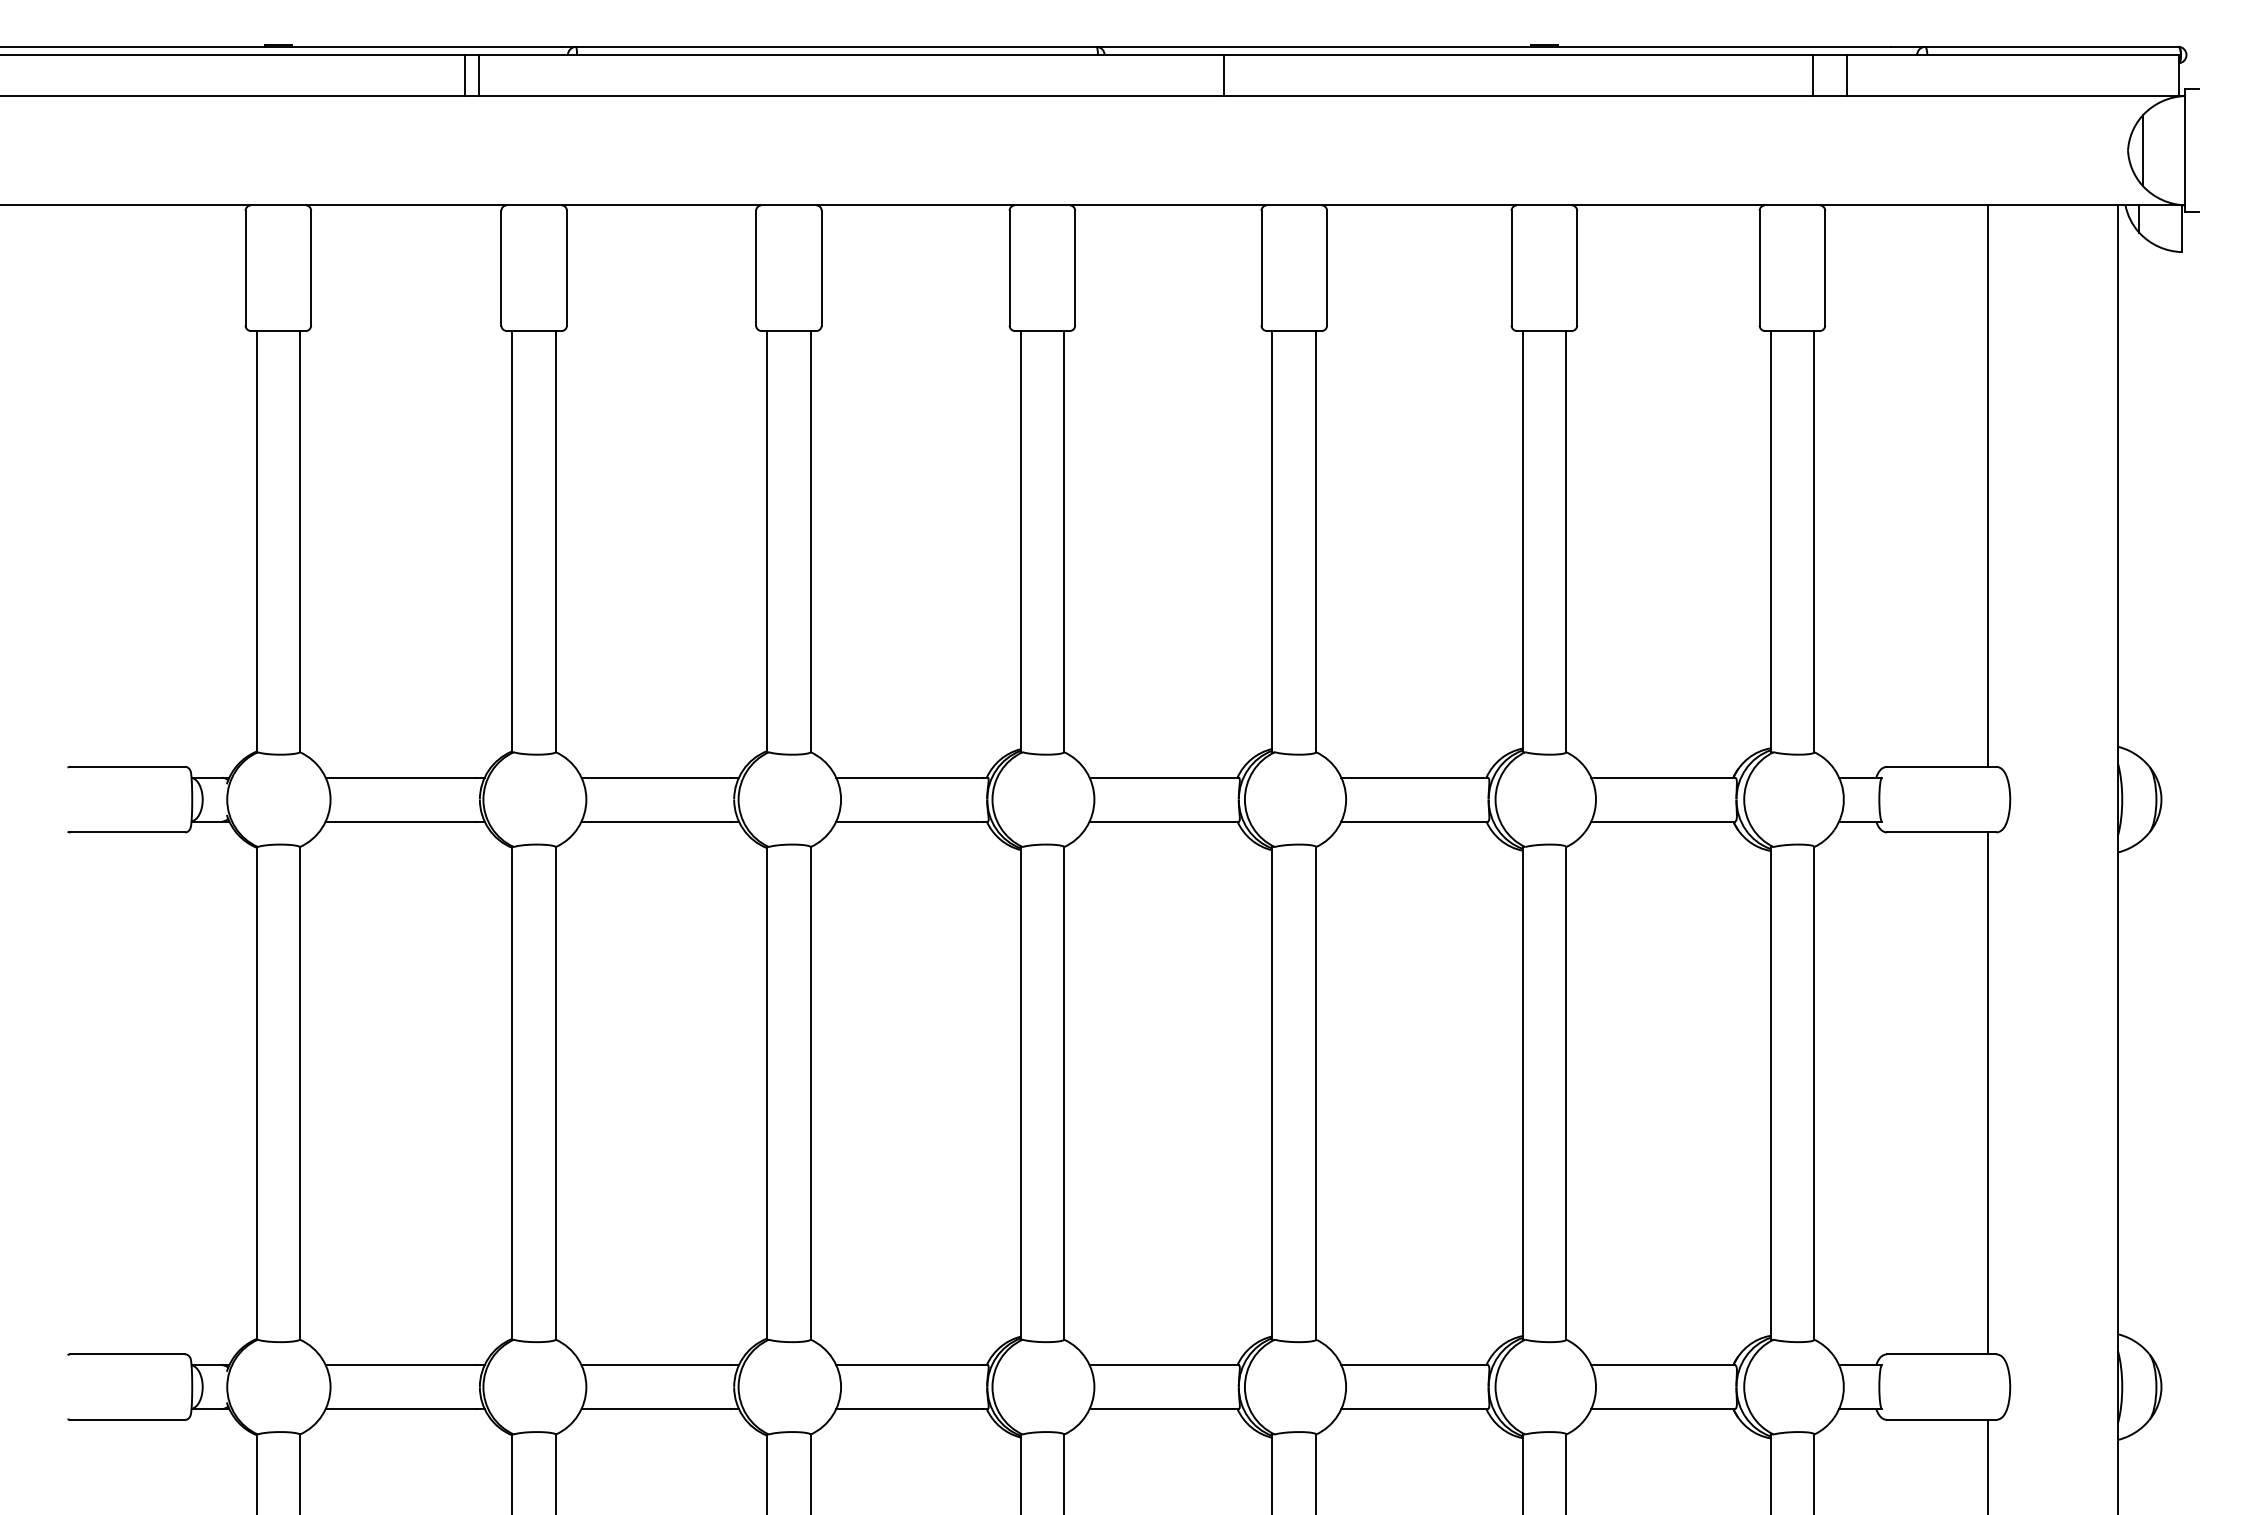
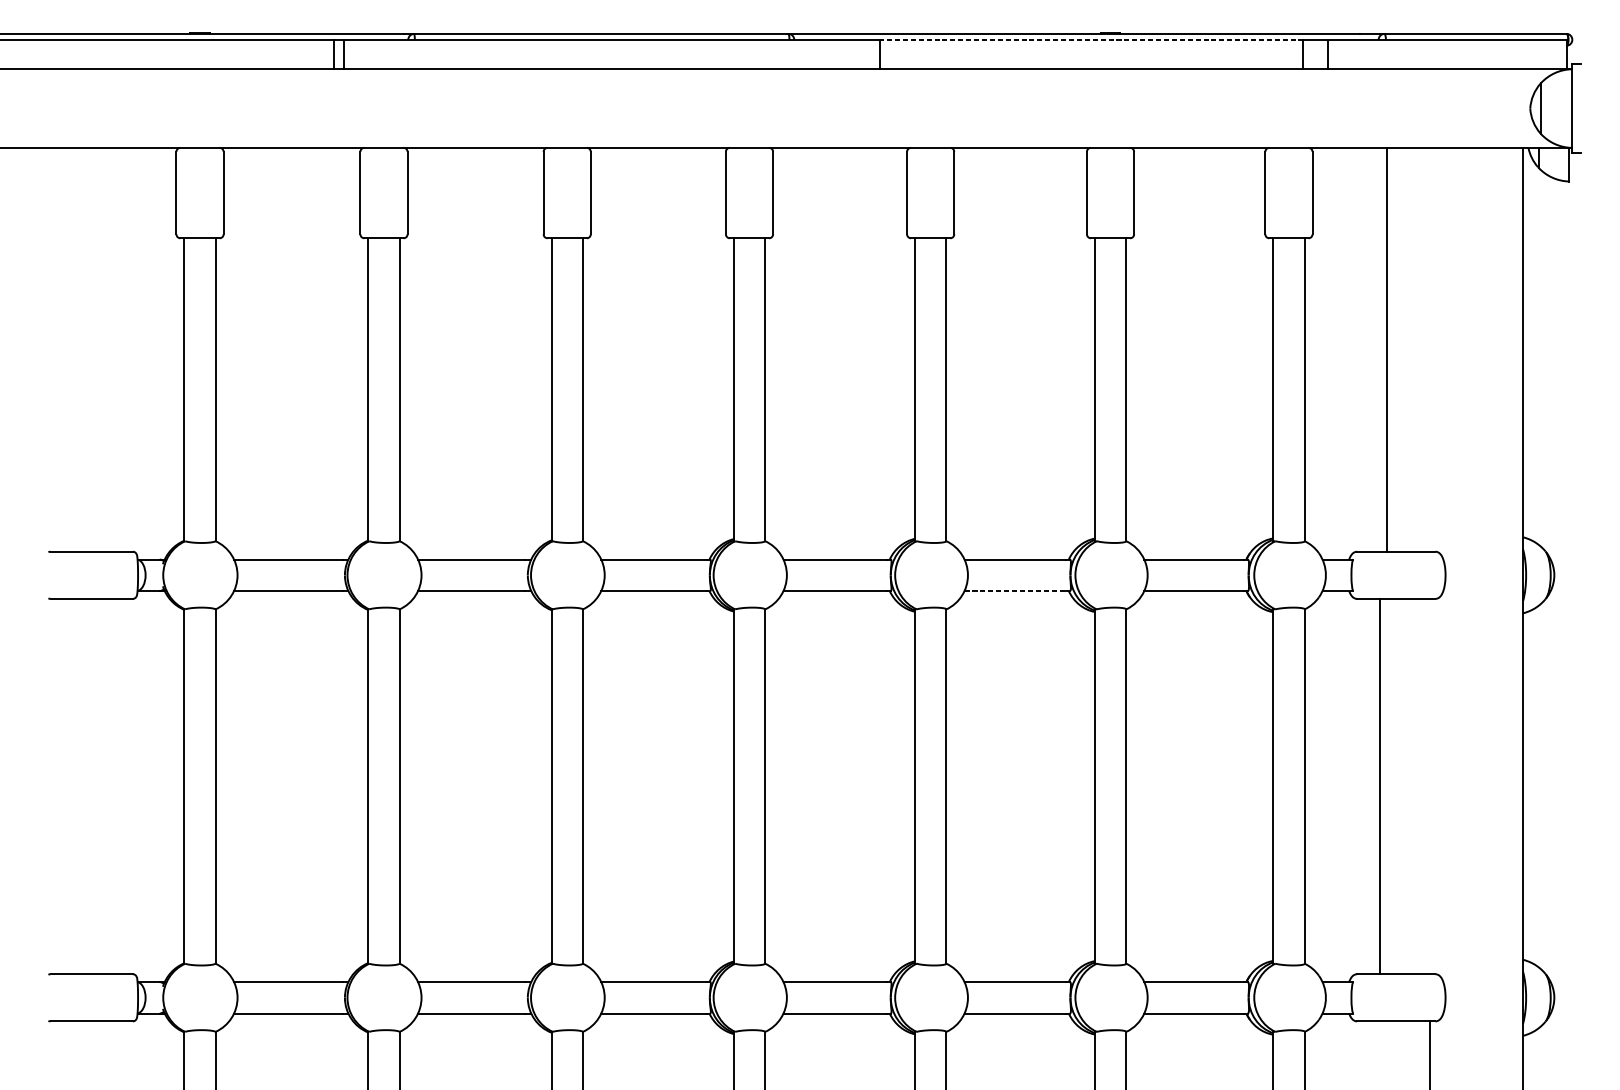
line: (1517, 55) -> (1091, 40), solid -> dashed
line: (1988, 485) -> (1387, 349), moved
line: (1412, 821) -> (1015, 591), solid -> dashed
line: (1988, 1093) -> (1380, 786), moved

